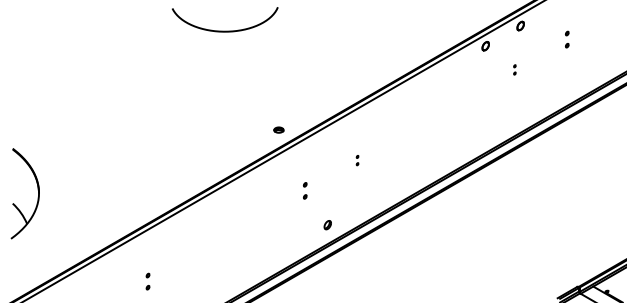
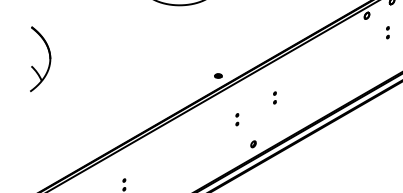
part: (514, 69) -> (387, 32), size x1.67
part: (357, 160) -> (274, 97), size x1.67
part: (37, 189) -> (49, 56), moved

